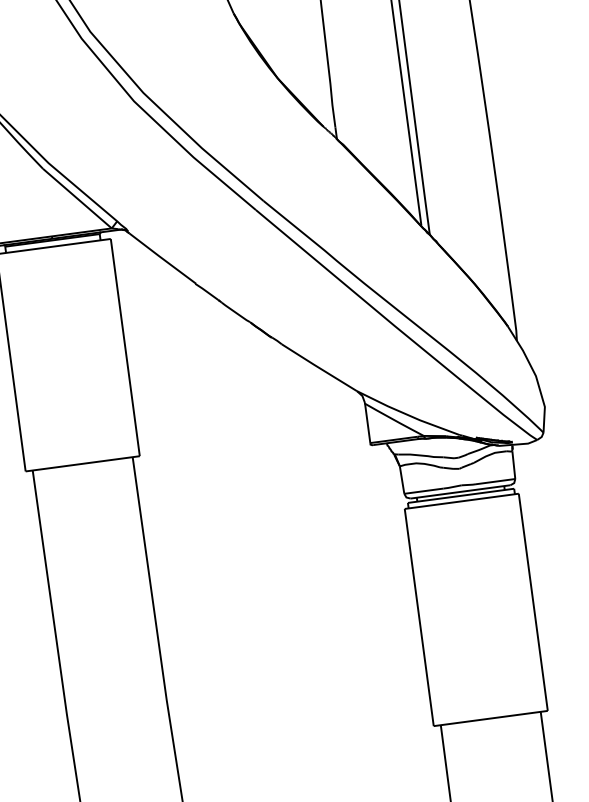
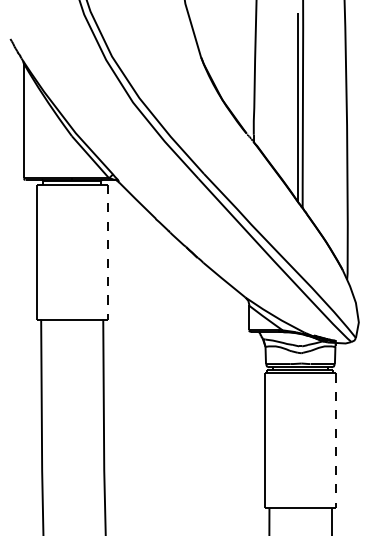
line: (125, 348) -> (107, 252), solid -> dashed
line: (532, 603) -> (335, 441), solid -> dashed

